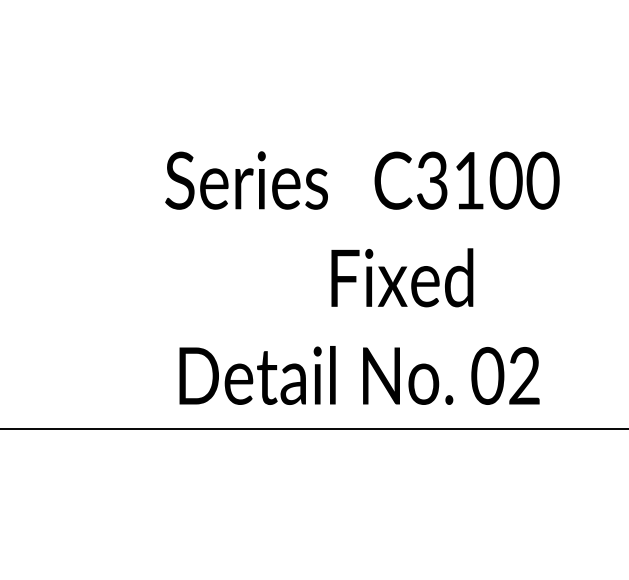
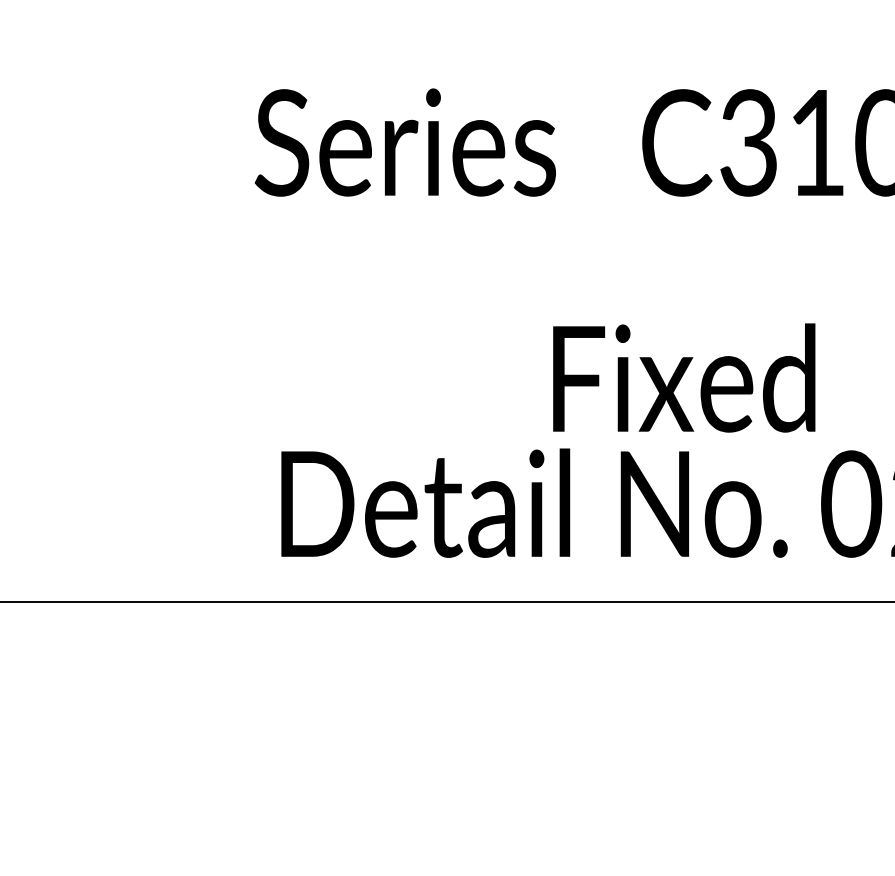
text: (402, 277) -> (684, 377), moved

